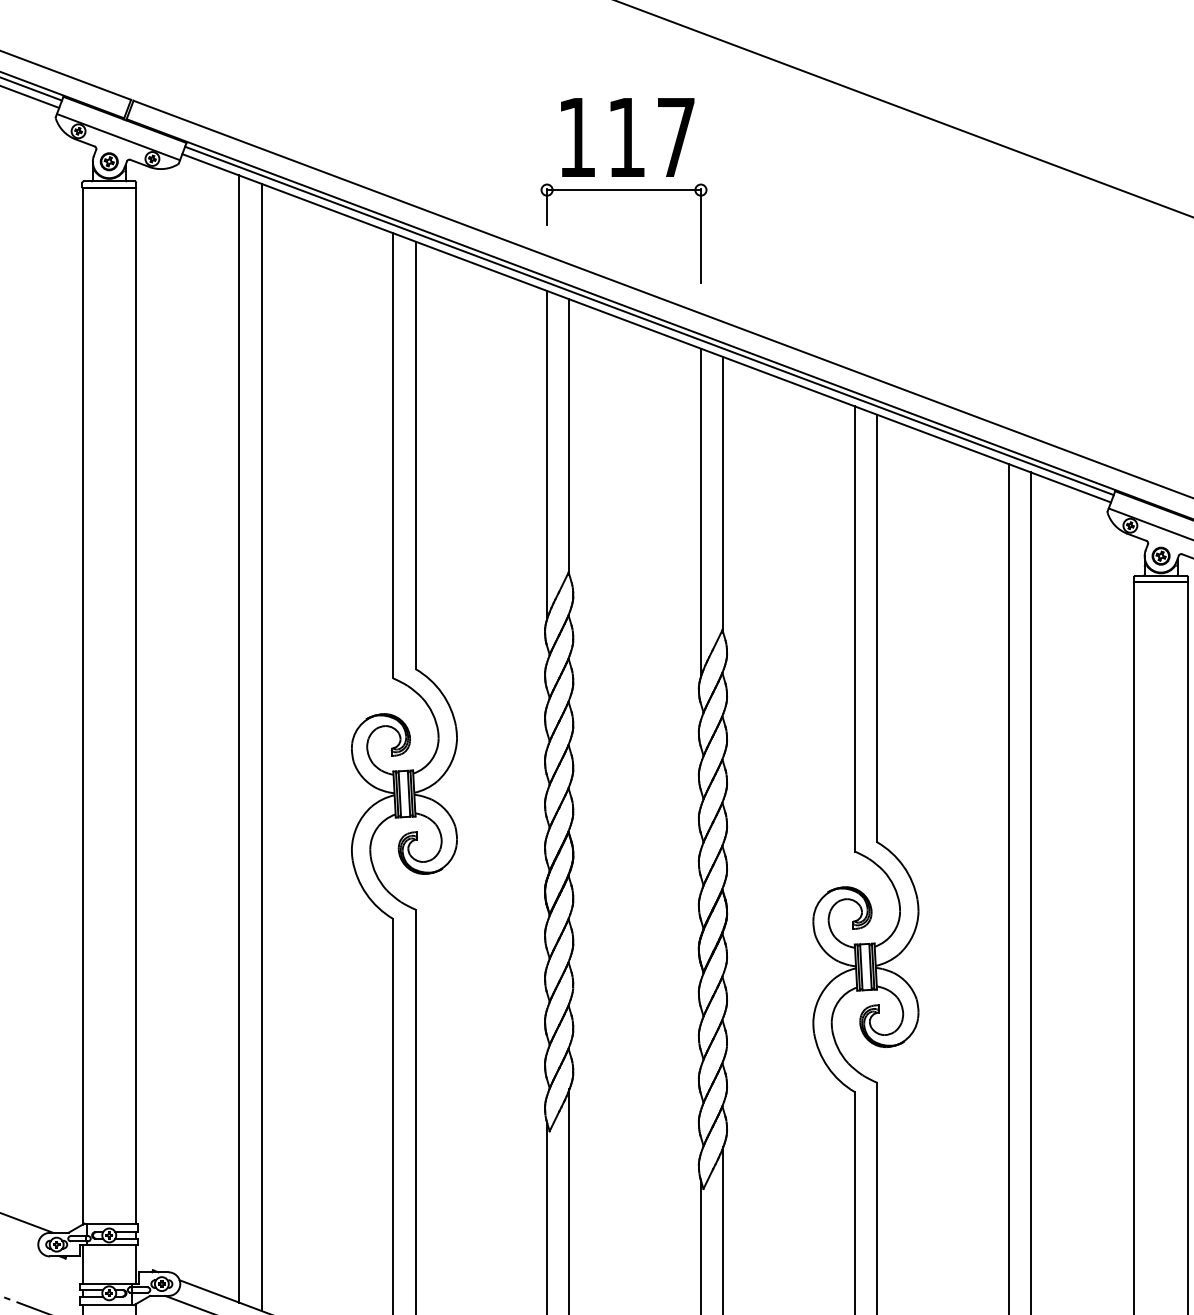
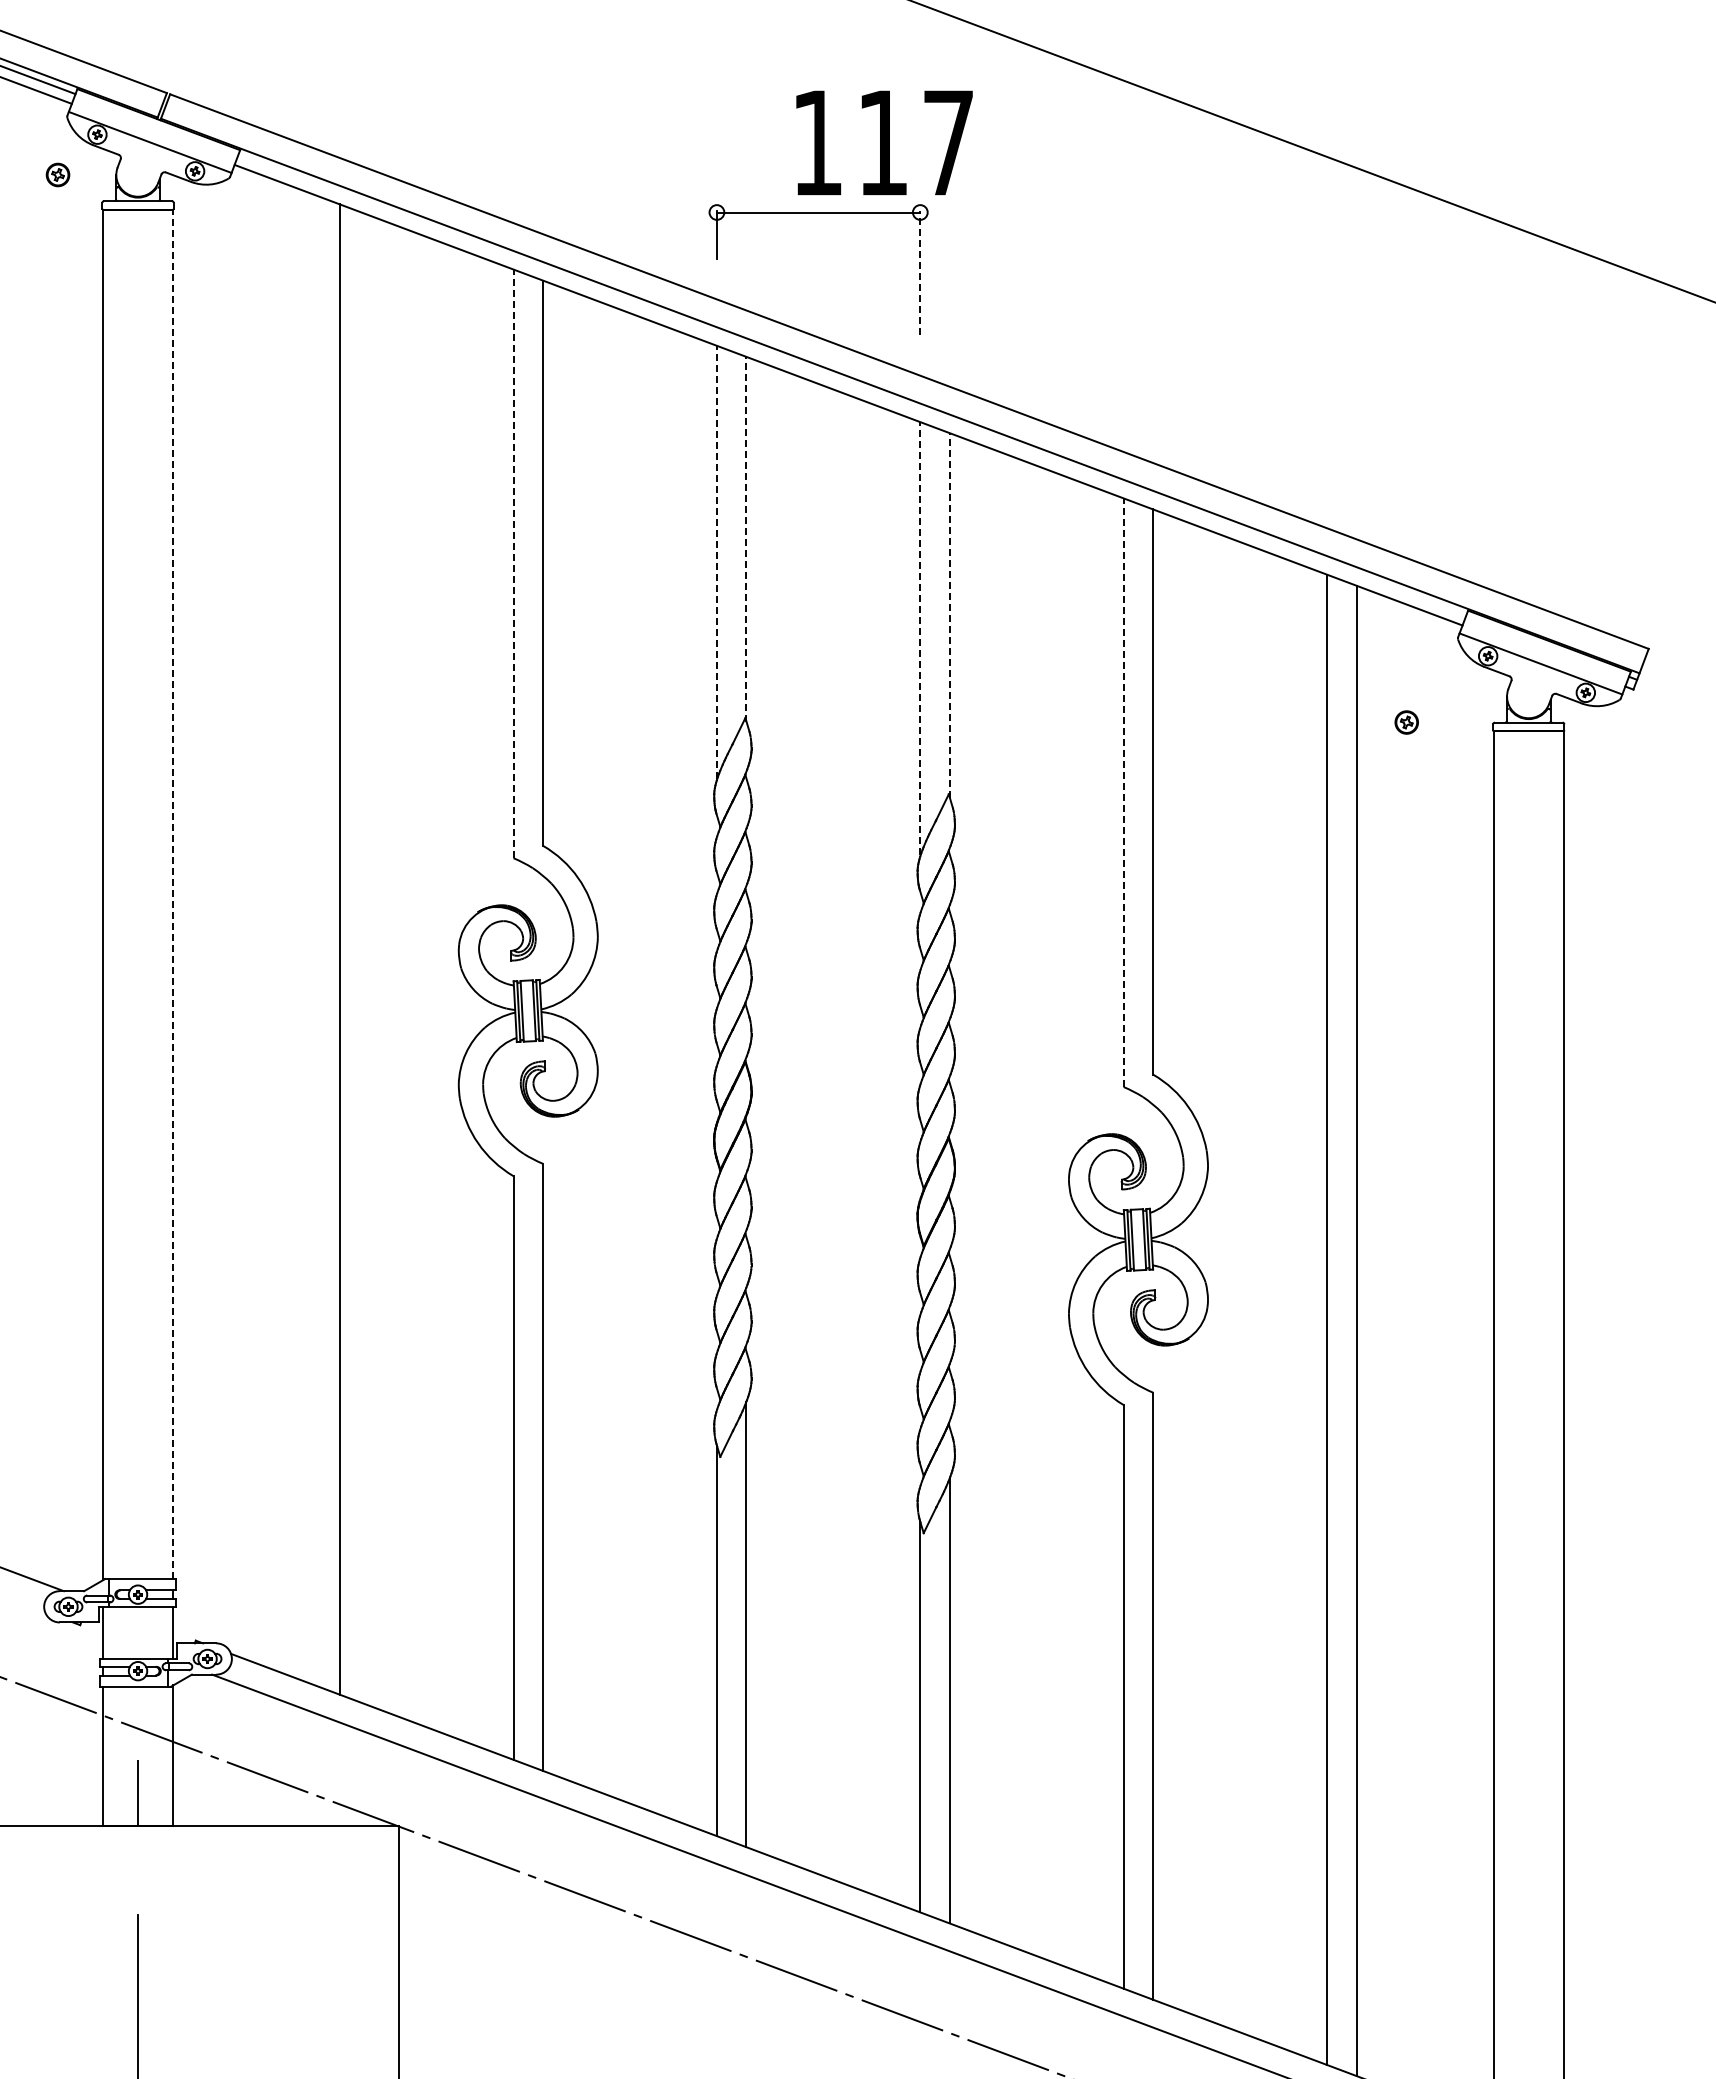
text: (627, 137) -> (884, 142), moved
part: (108, 161) -> (57, 174), moved
line: (701, 235) -> (920, 272), solid -> dashed
line: (649, 320) -> (852, 385), removed
line: (569, 436) -> (746, 538), solid -> dashed
line: (546, 454) -> (716, 562), solid -> dashed
line: (393, 455) -> (513, 563), solid -> dashed
line: (722, 494) -> (949, 614), solid -> dashed
line: (701, 512) -> (920, 638), solid -> dashed
part: (1160, 556) -> (1406, 722), moved
line: (854, 628) -> (1123, 792), solid -> dashed
line: (136, 705) -> (173, 894), solid -> dashed
line: (239, 739) -> (310, 938), removed

